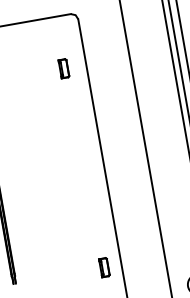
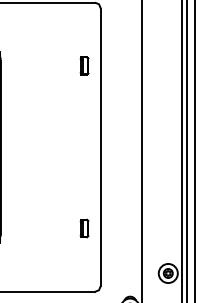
part: (63, 68) -> (84, 65), moved
part: (104, 267) -> (84, 228), moved

